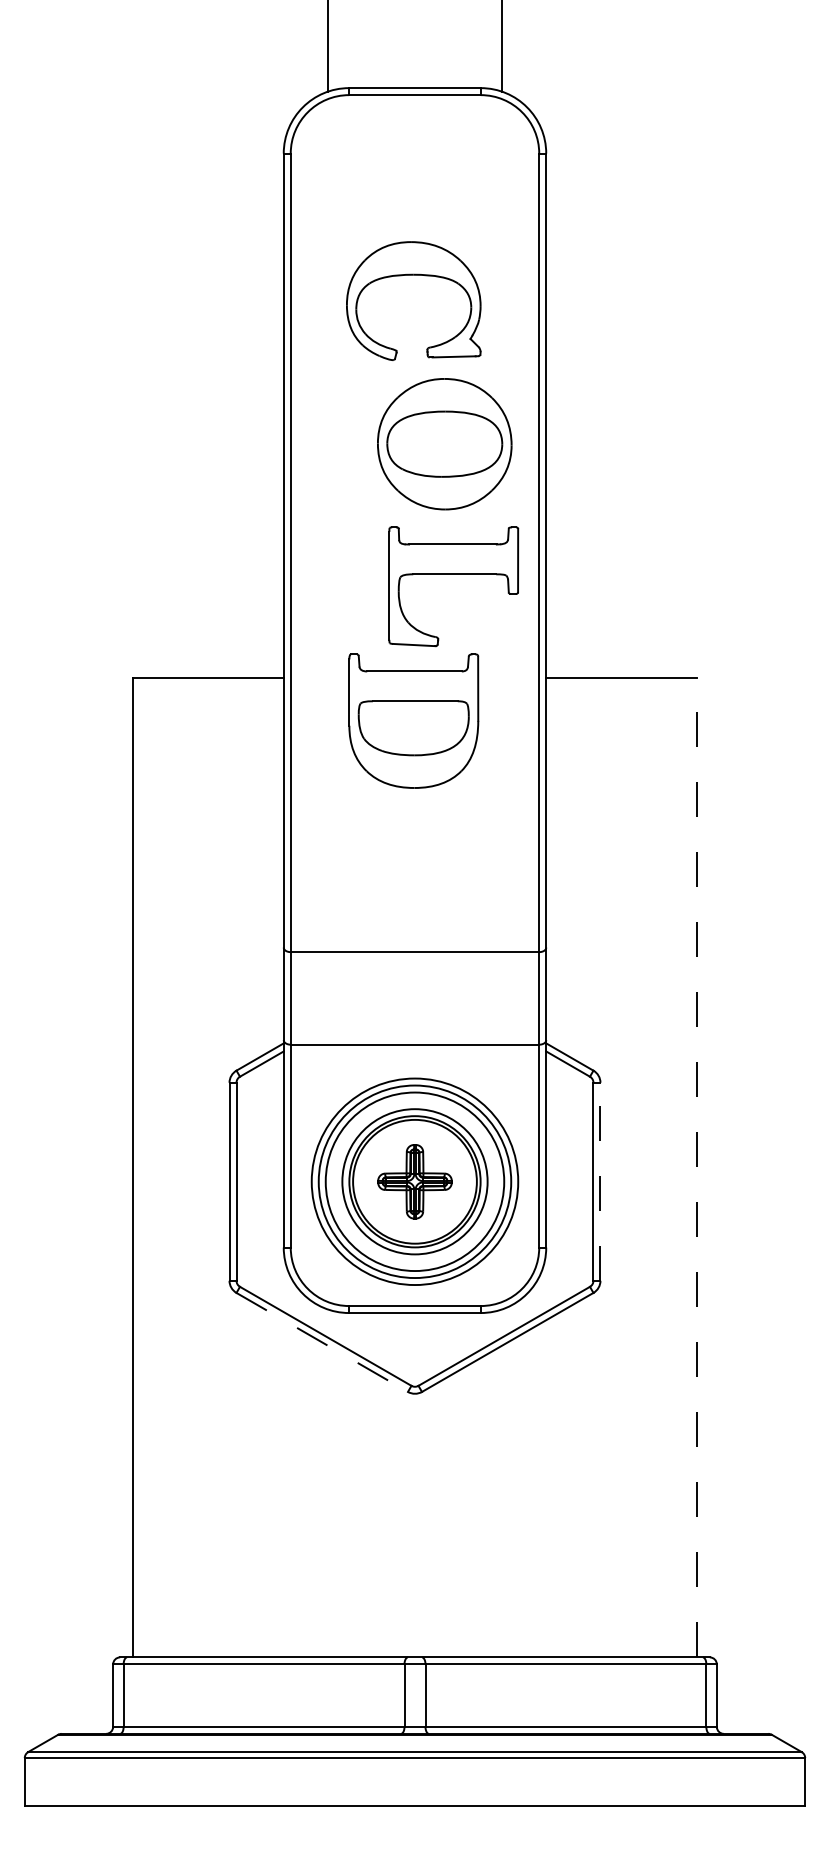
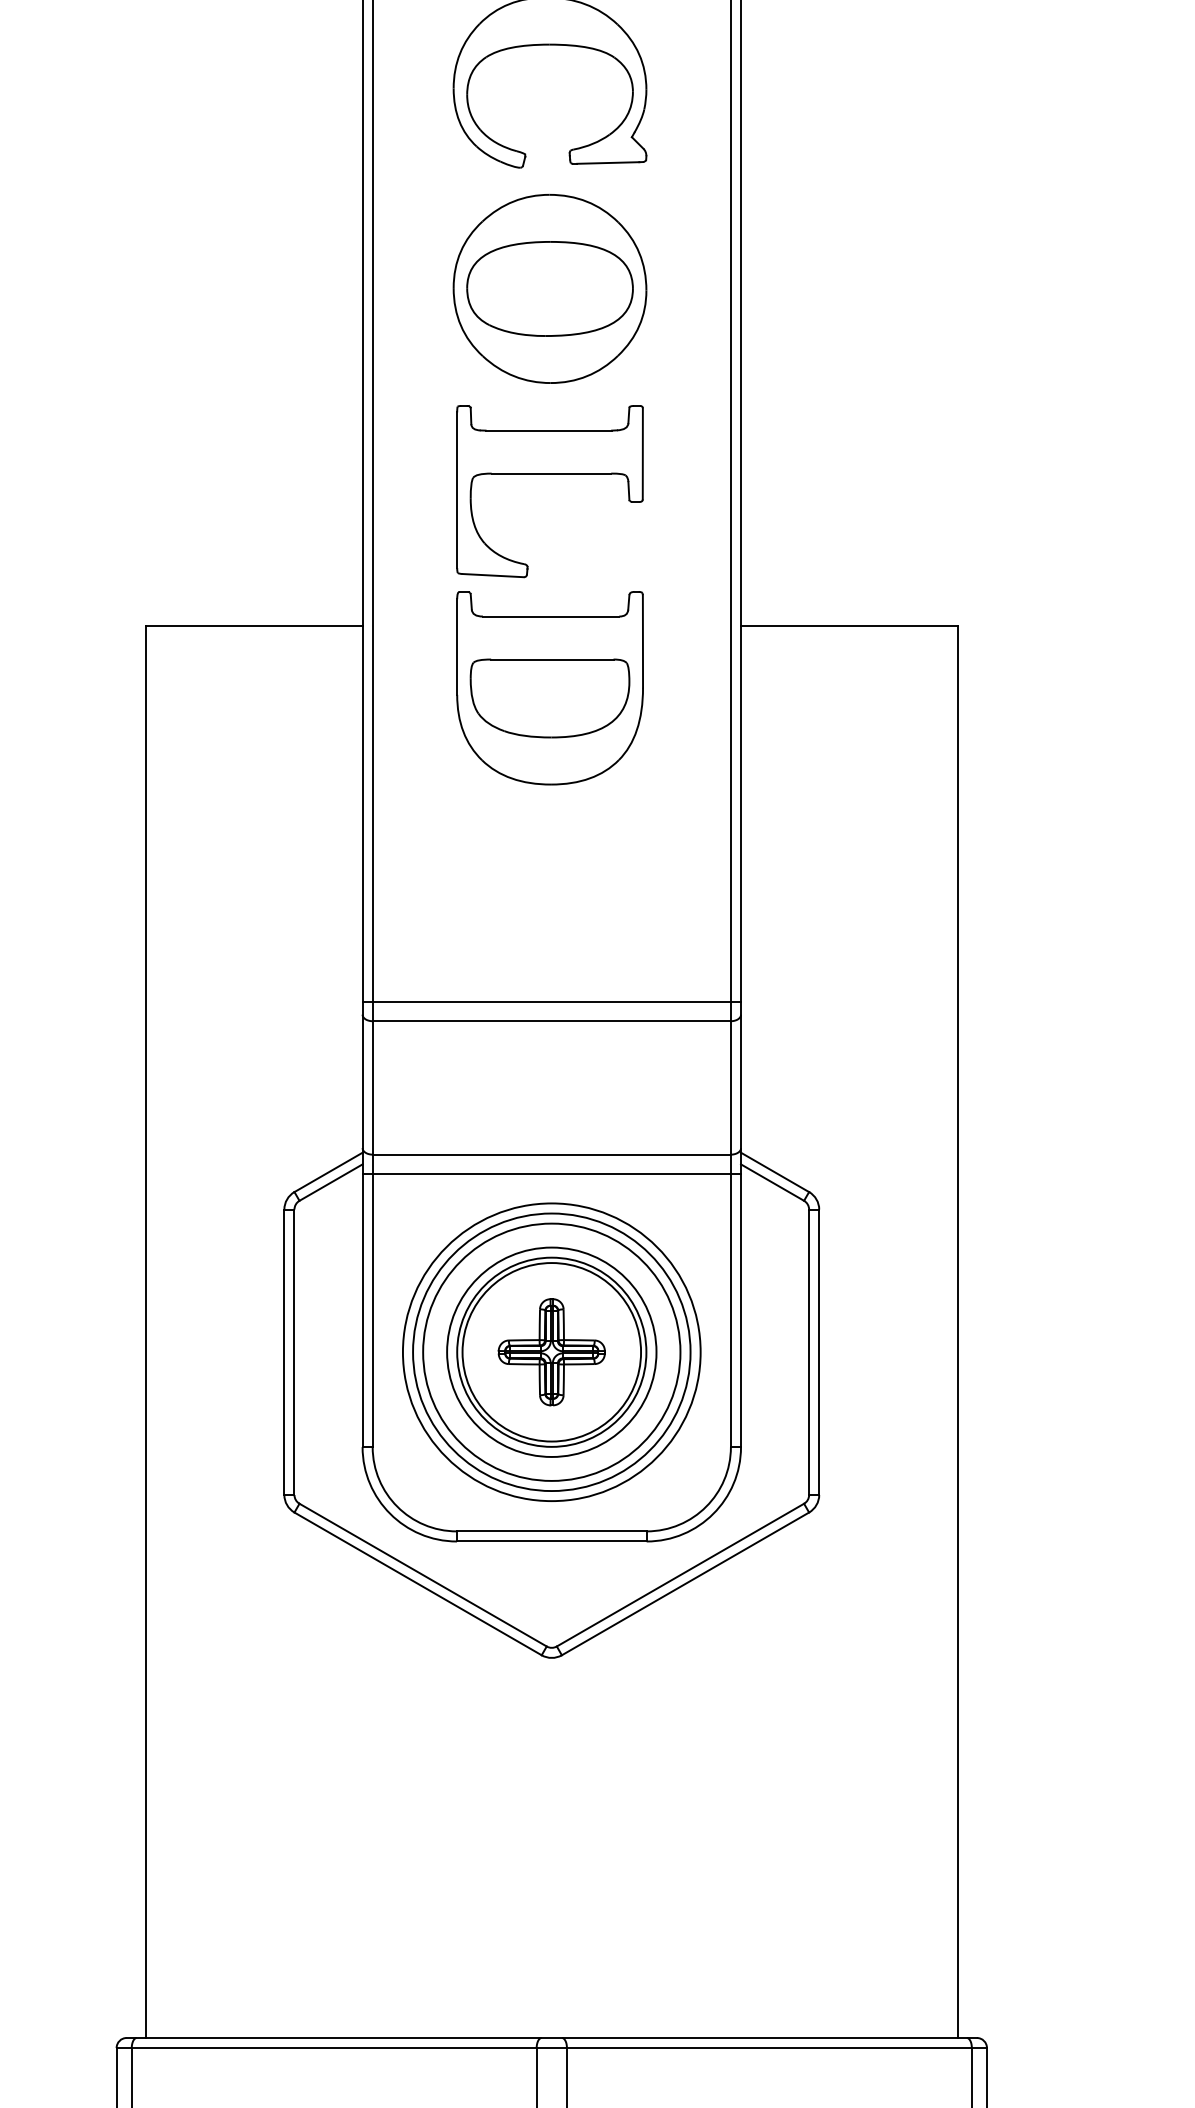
part: (444, 444) -> (549, 289), moved
part: (453, 574) -> (549, 473), moved
line: (414, 938) -> (551, 1001), added
line: (414, 1058) -> (551, 1174), added
line: (696, 1167) -> (957, 1331), dashed -> solid
line: (600, 1181) -> (819, 1351), dashed -> solid
line: (322, 1342) -> (418, 1583), dashed -> solid

